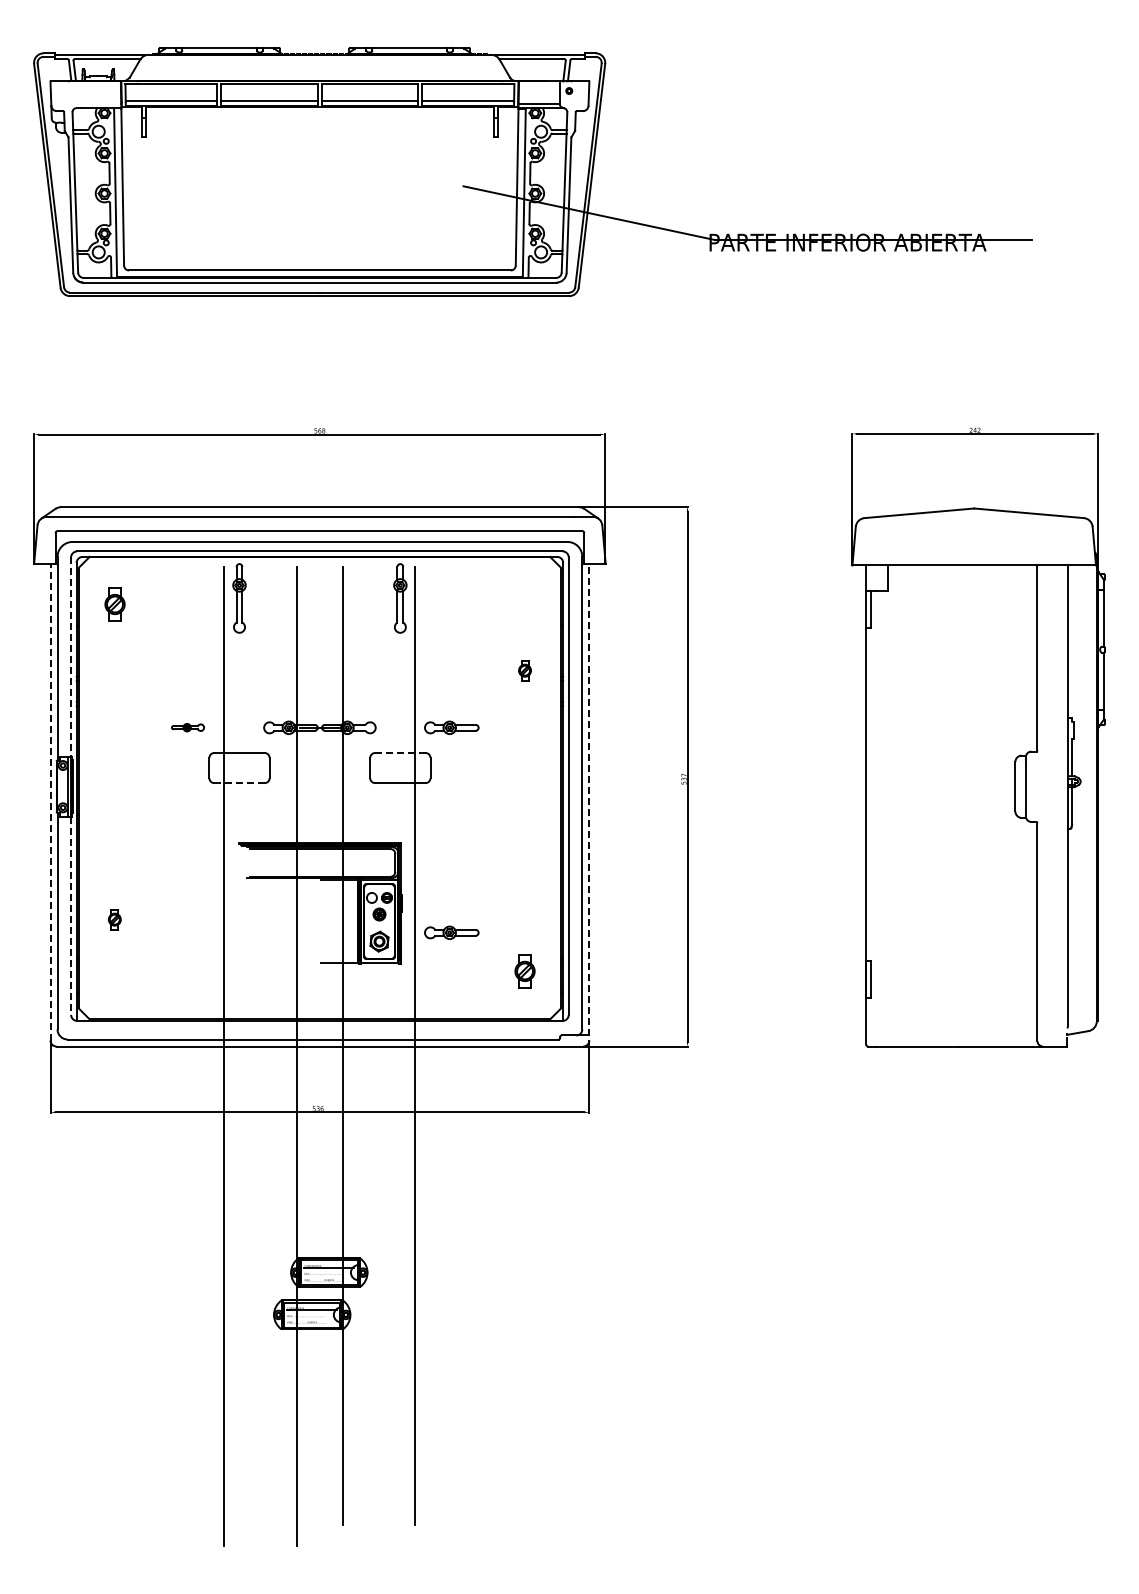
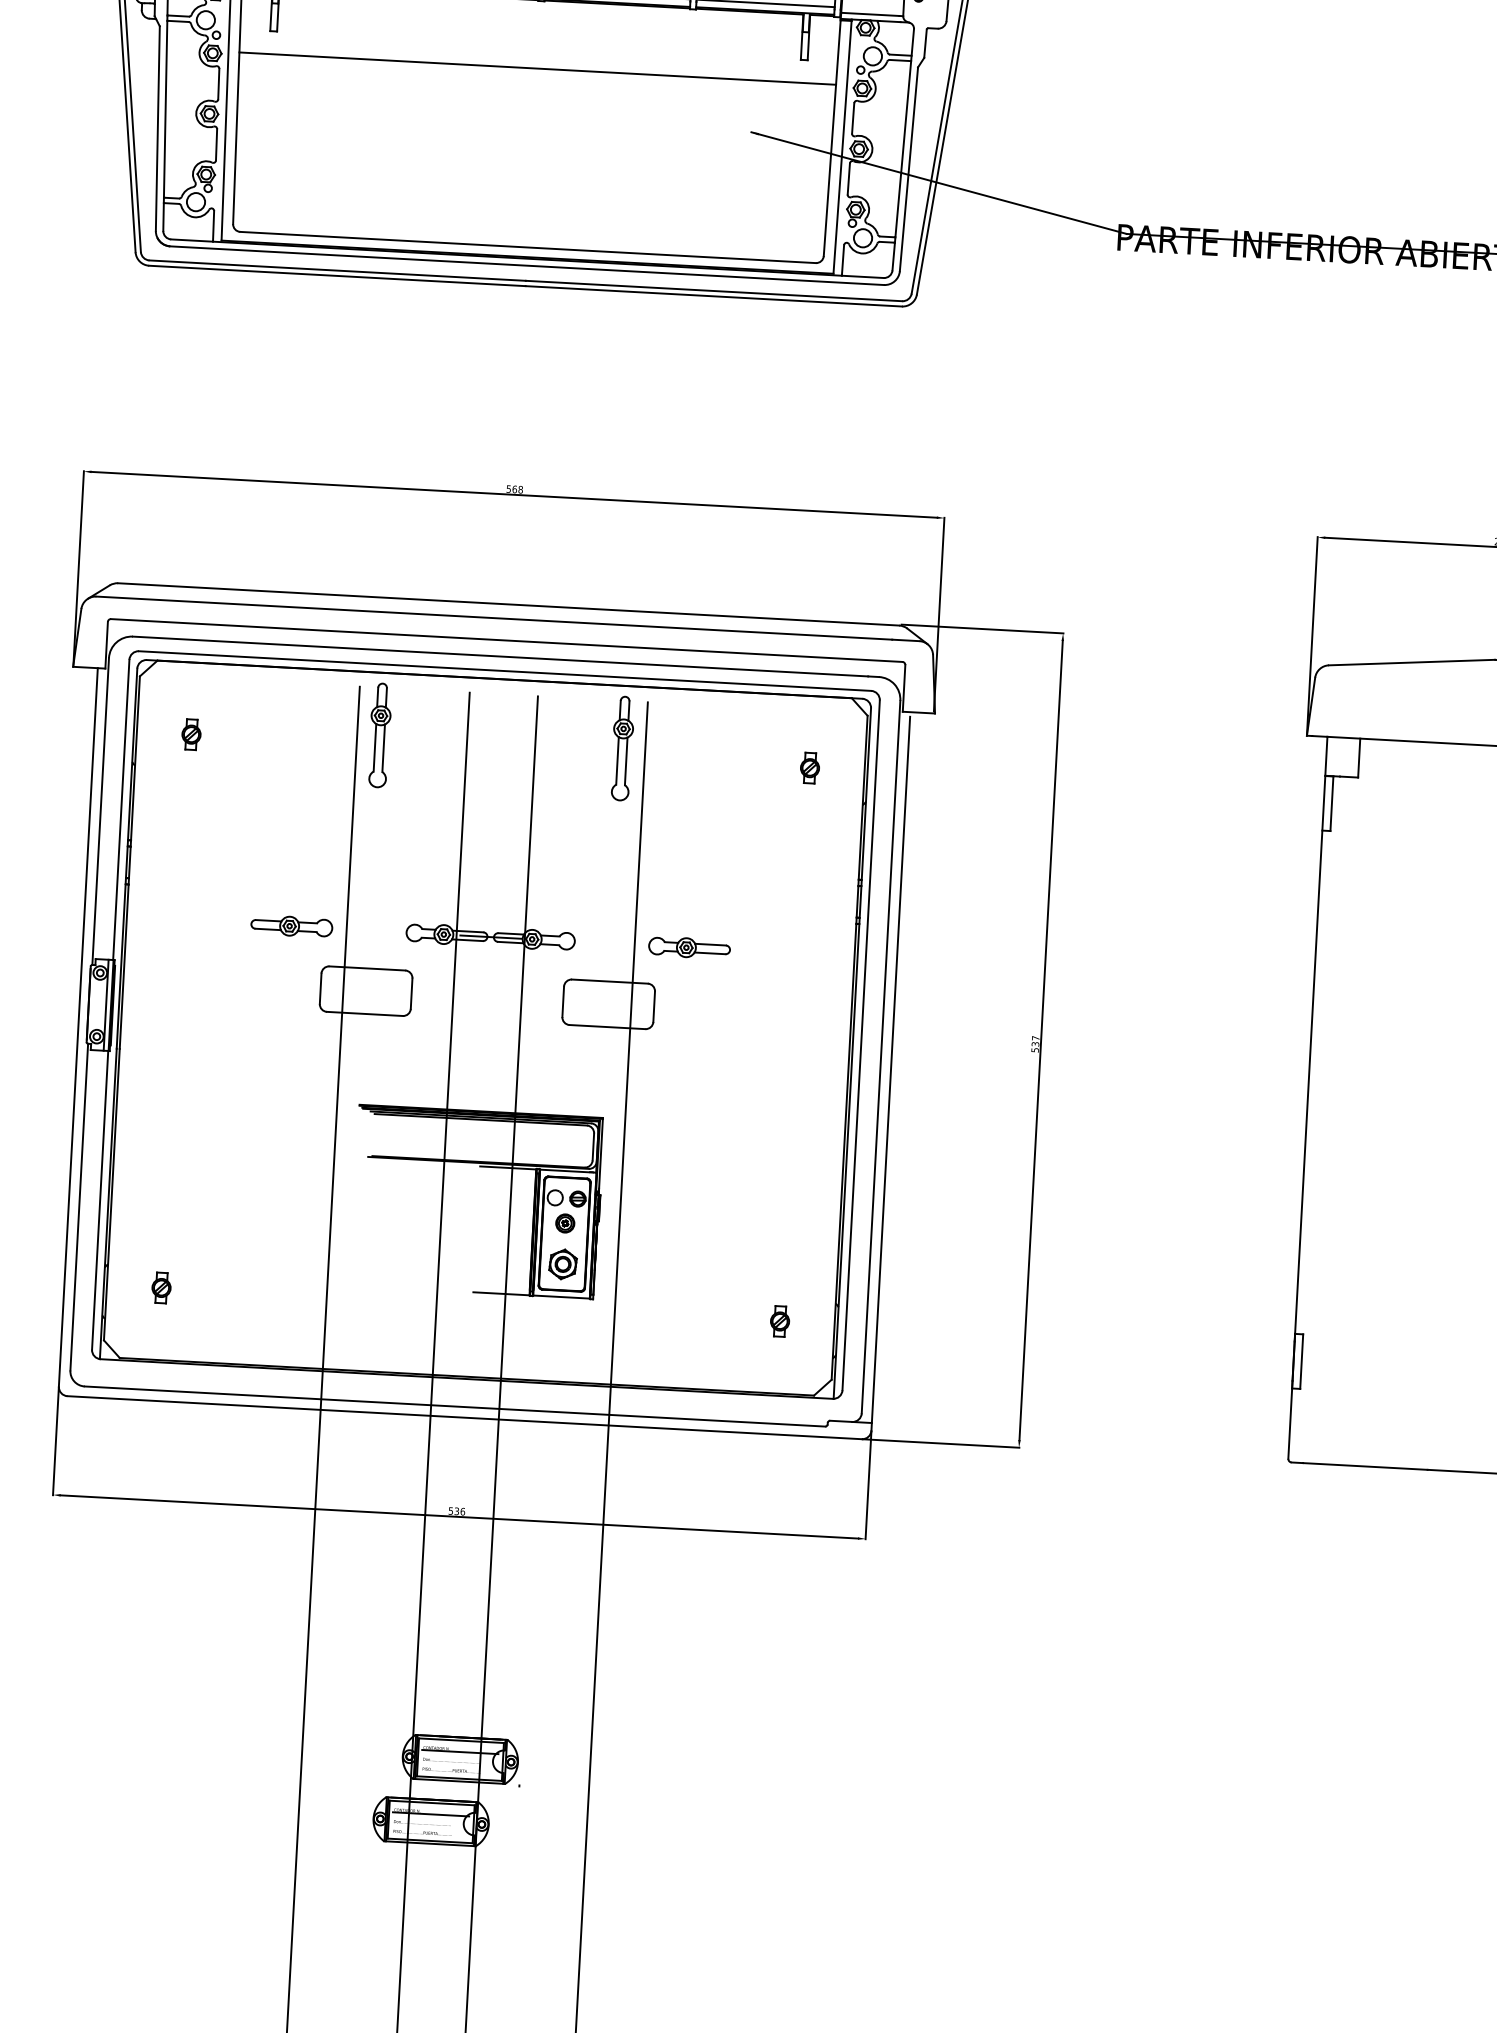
line: (319, 151) -> (537, 68), added
part: (114, 604) -> (191, 734), size x0.62
line: (71, 656) -> (121, 809), dashed -> solid
part: (524, 670) -> (809, 767), moved
part: (187, 727) -> (291, 925), size x1.67
line: (399, 752) -> (608, 980), dashed -> solid
line: (240, 783) -> (366, 1014), dashed -> solid
line: (50, 801) -> (78, 1026), dashed -> solid
line: (589, 803) -> (891, 1073), dashed -> solid
line: (71, 916) -> (100, 1201), dashed -> solid
part: (114, 919) -> (161, 1287), moved
part: (451, 932) -> (672, 1256), removed
part: (524, 971) -> (779, 1321), size x0.62

